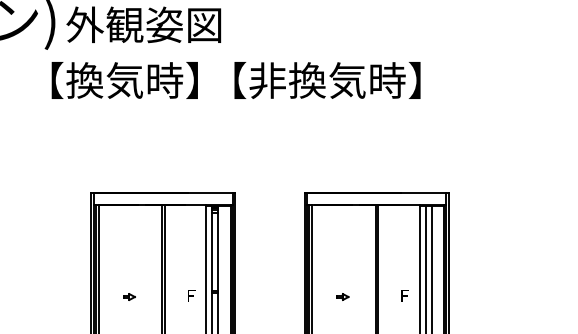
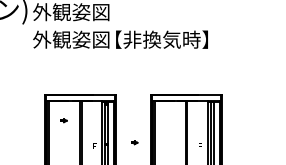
text: (136, 80) -> (67, 39), 【換気時】 -> 外観姿図
part: (128, 296) -> (63, 120), moved
part: (342, 296) -> (134, 142), moved

